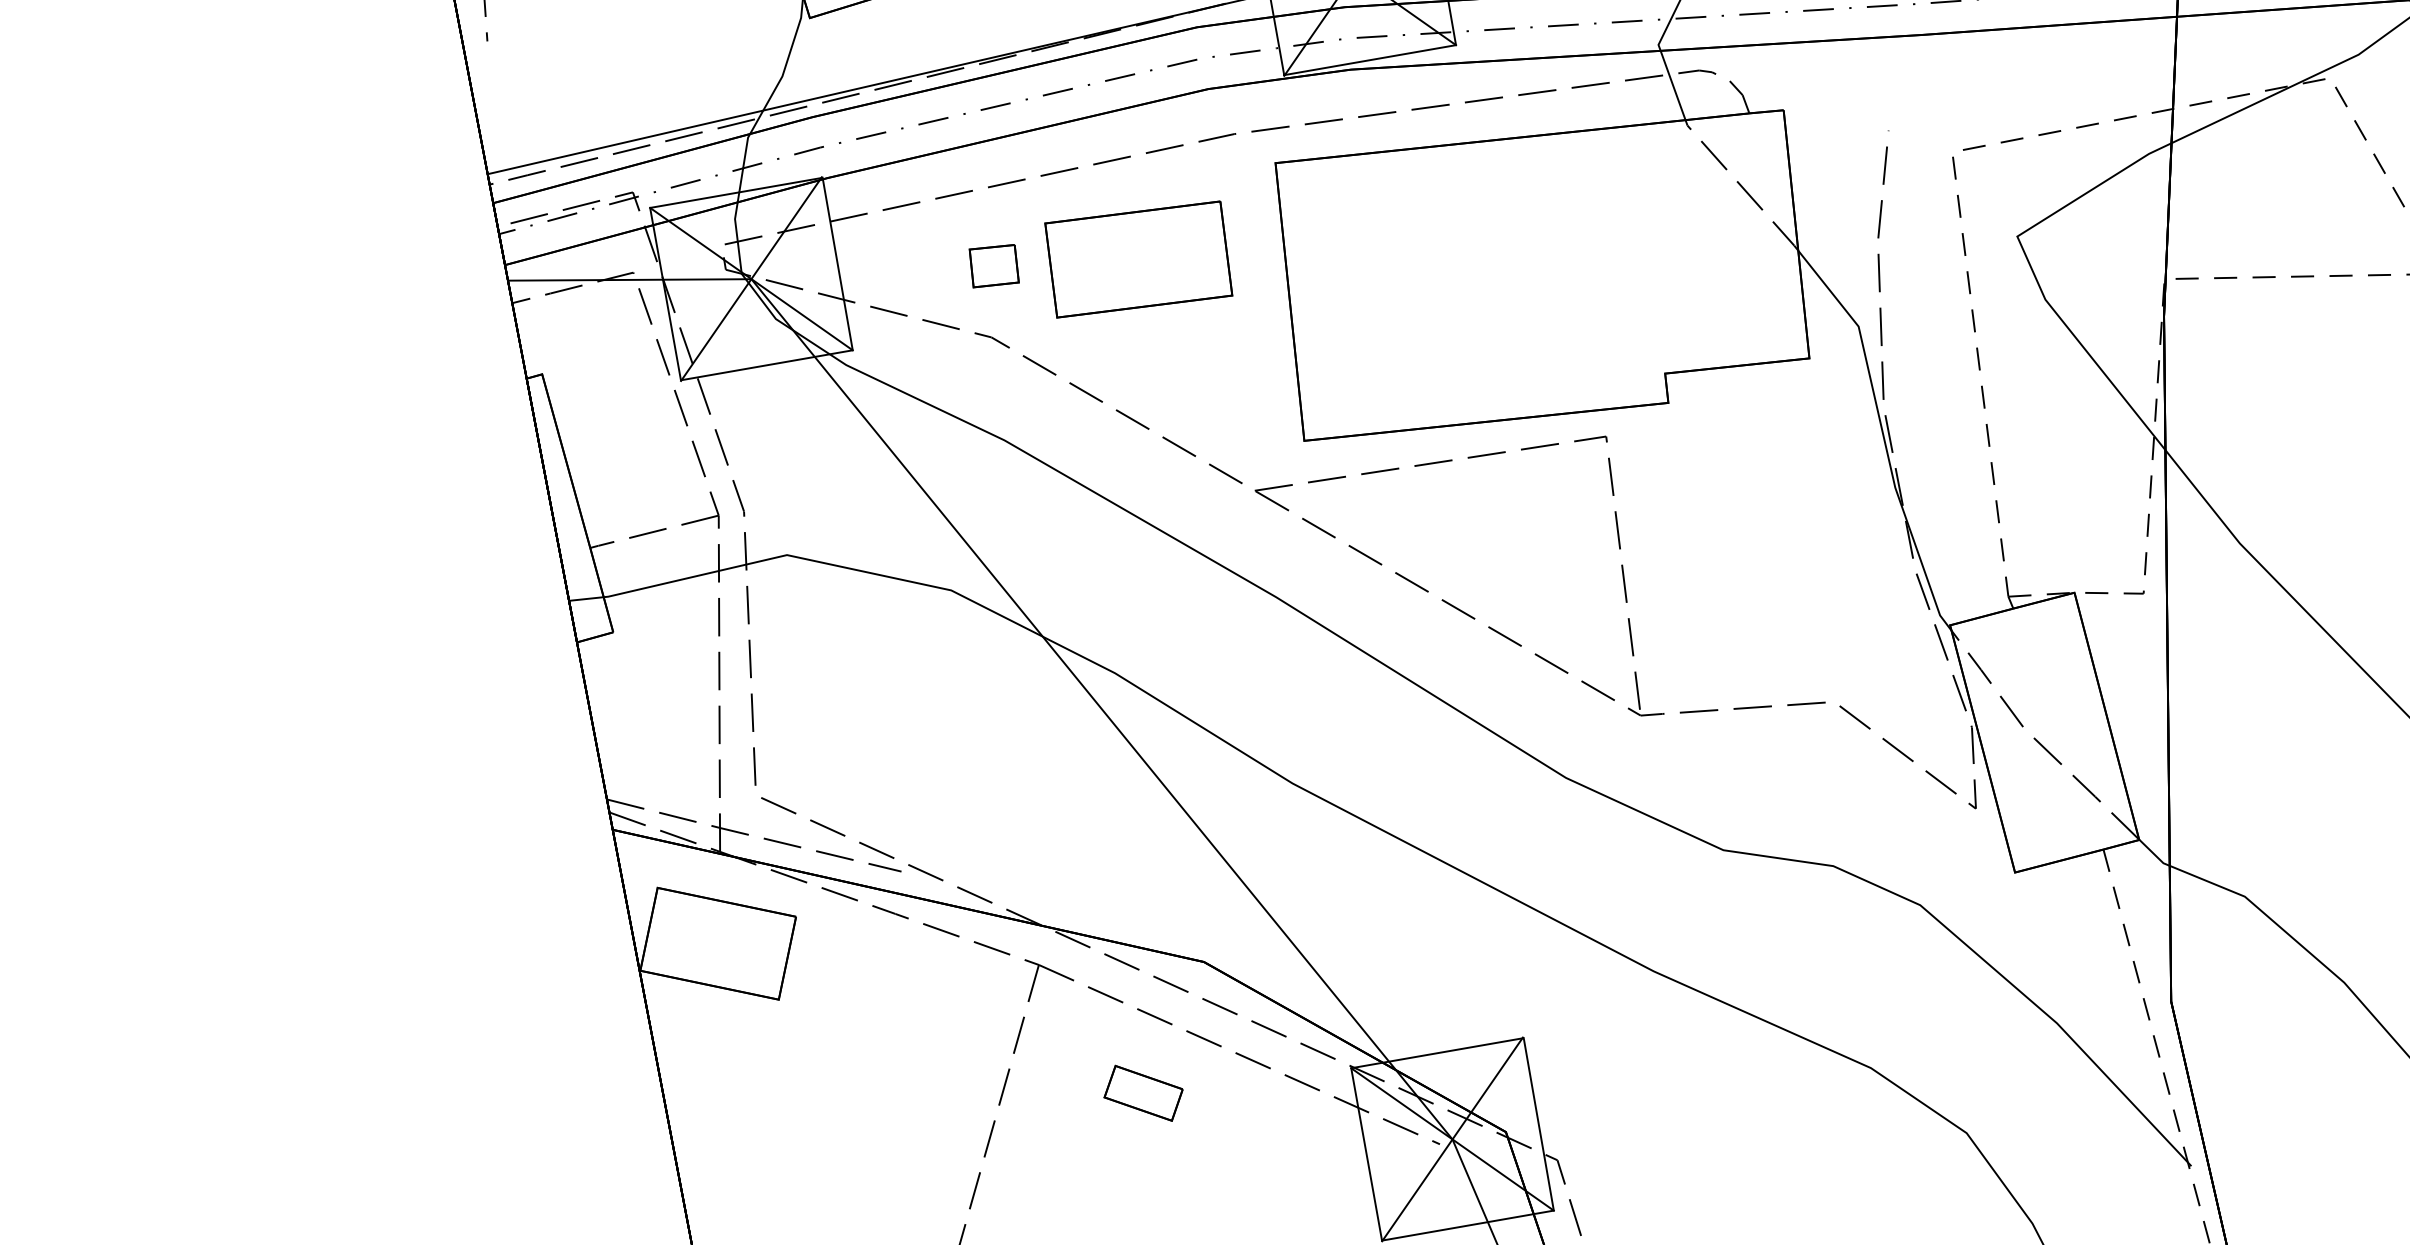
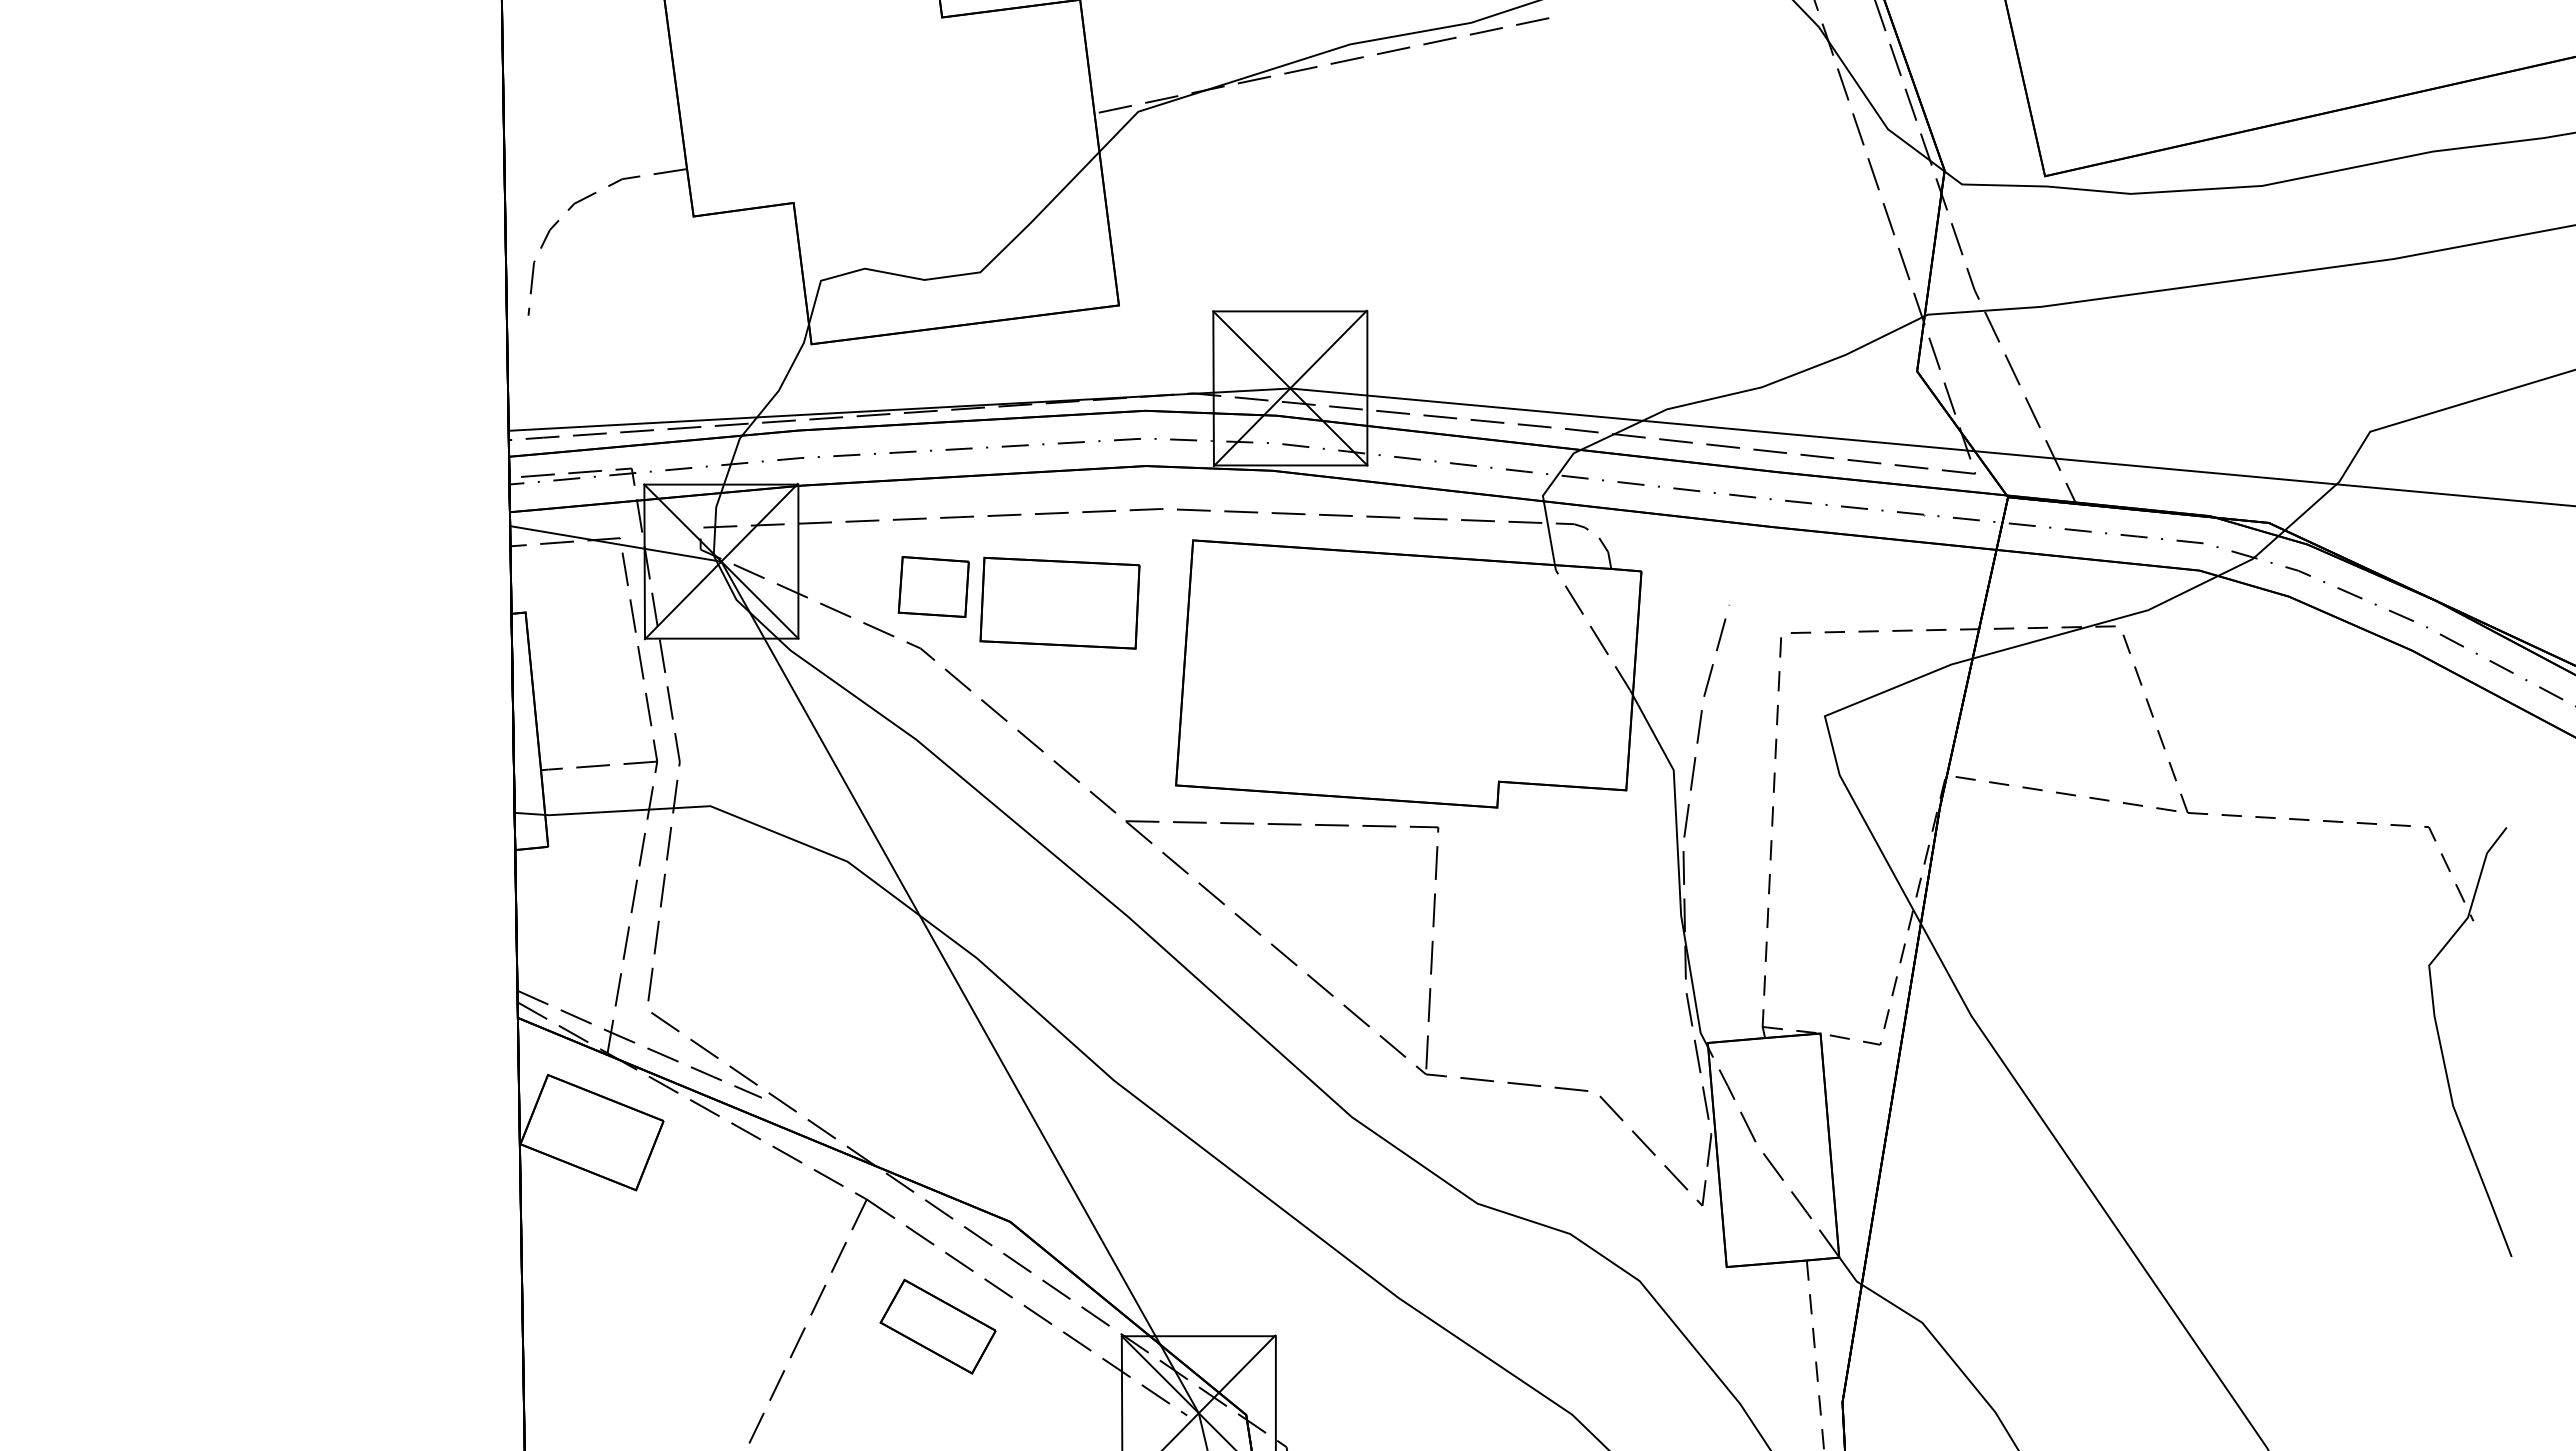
part: (993, 265) -> (933, 586), size x1.67
part: (1142, 1093) -> (937, 1326), size x1.67

